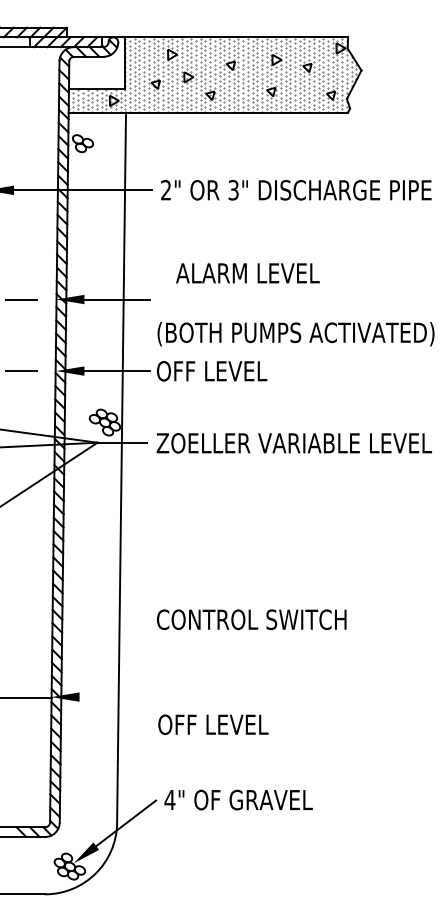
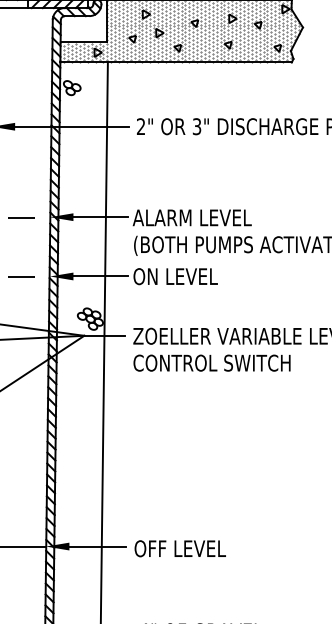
text: (247, 273) -> (191, 218), moved
text: (221, 371) -> (186, 276), OFF LEVEL -> ON LEVEL
text: (251, 619) -> (211, 362), moved
line: (113, 697) -> (97, 546), added
text: (213, 724) -> (180, 548), moved

